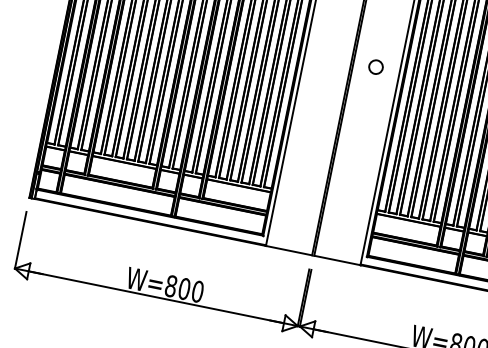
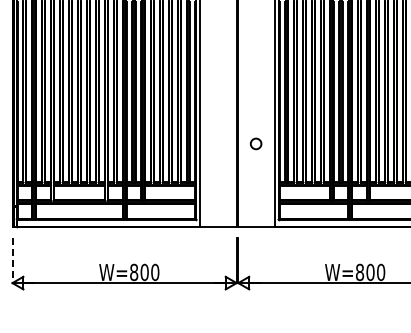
circle: (375, 66) -> (255, 143), moved
line: (20, 240) -> (12, 260), solid -> dashed

